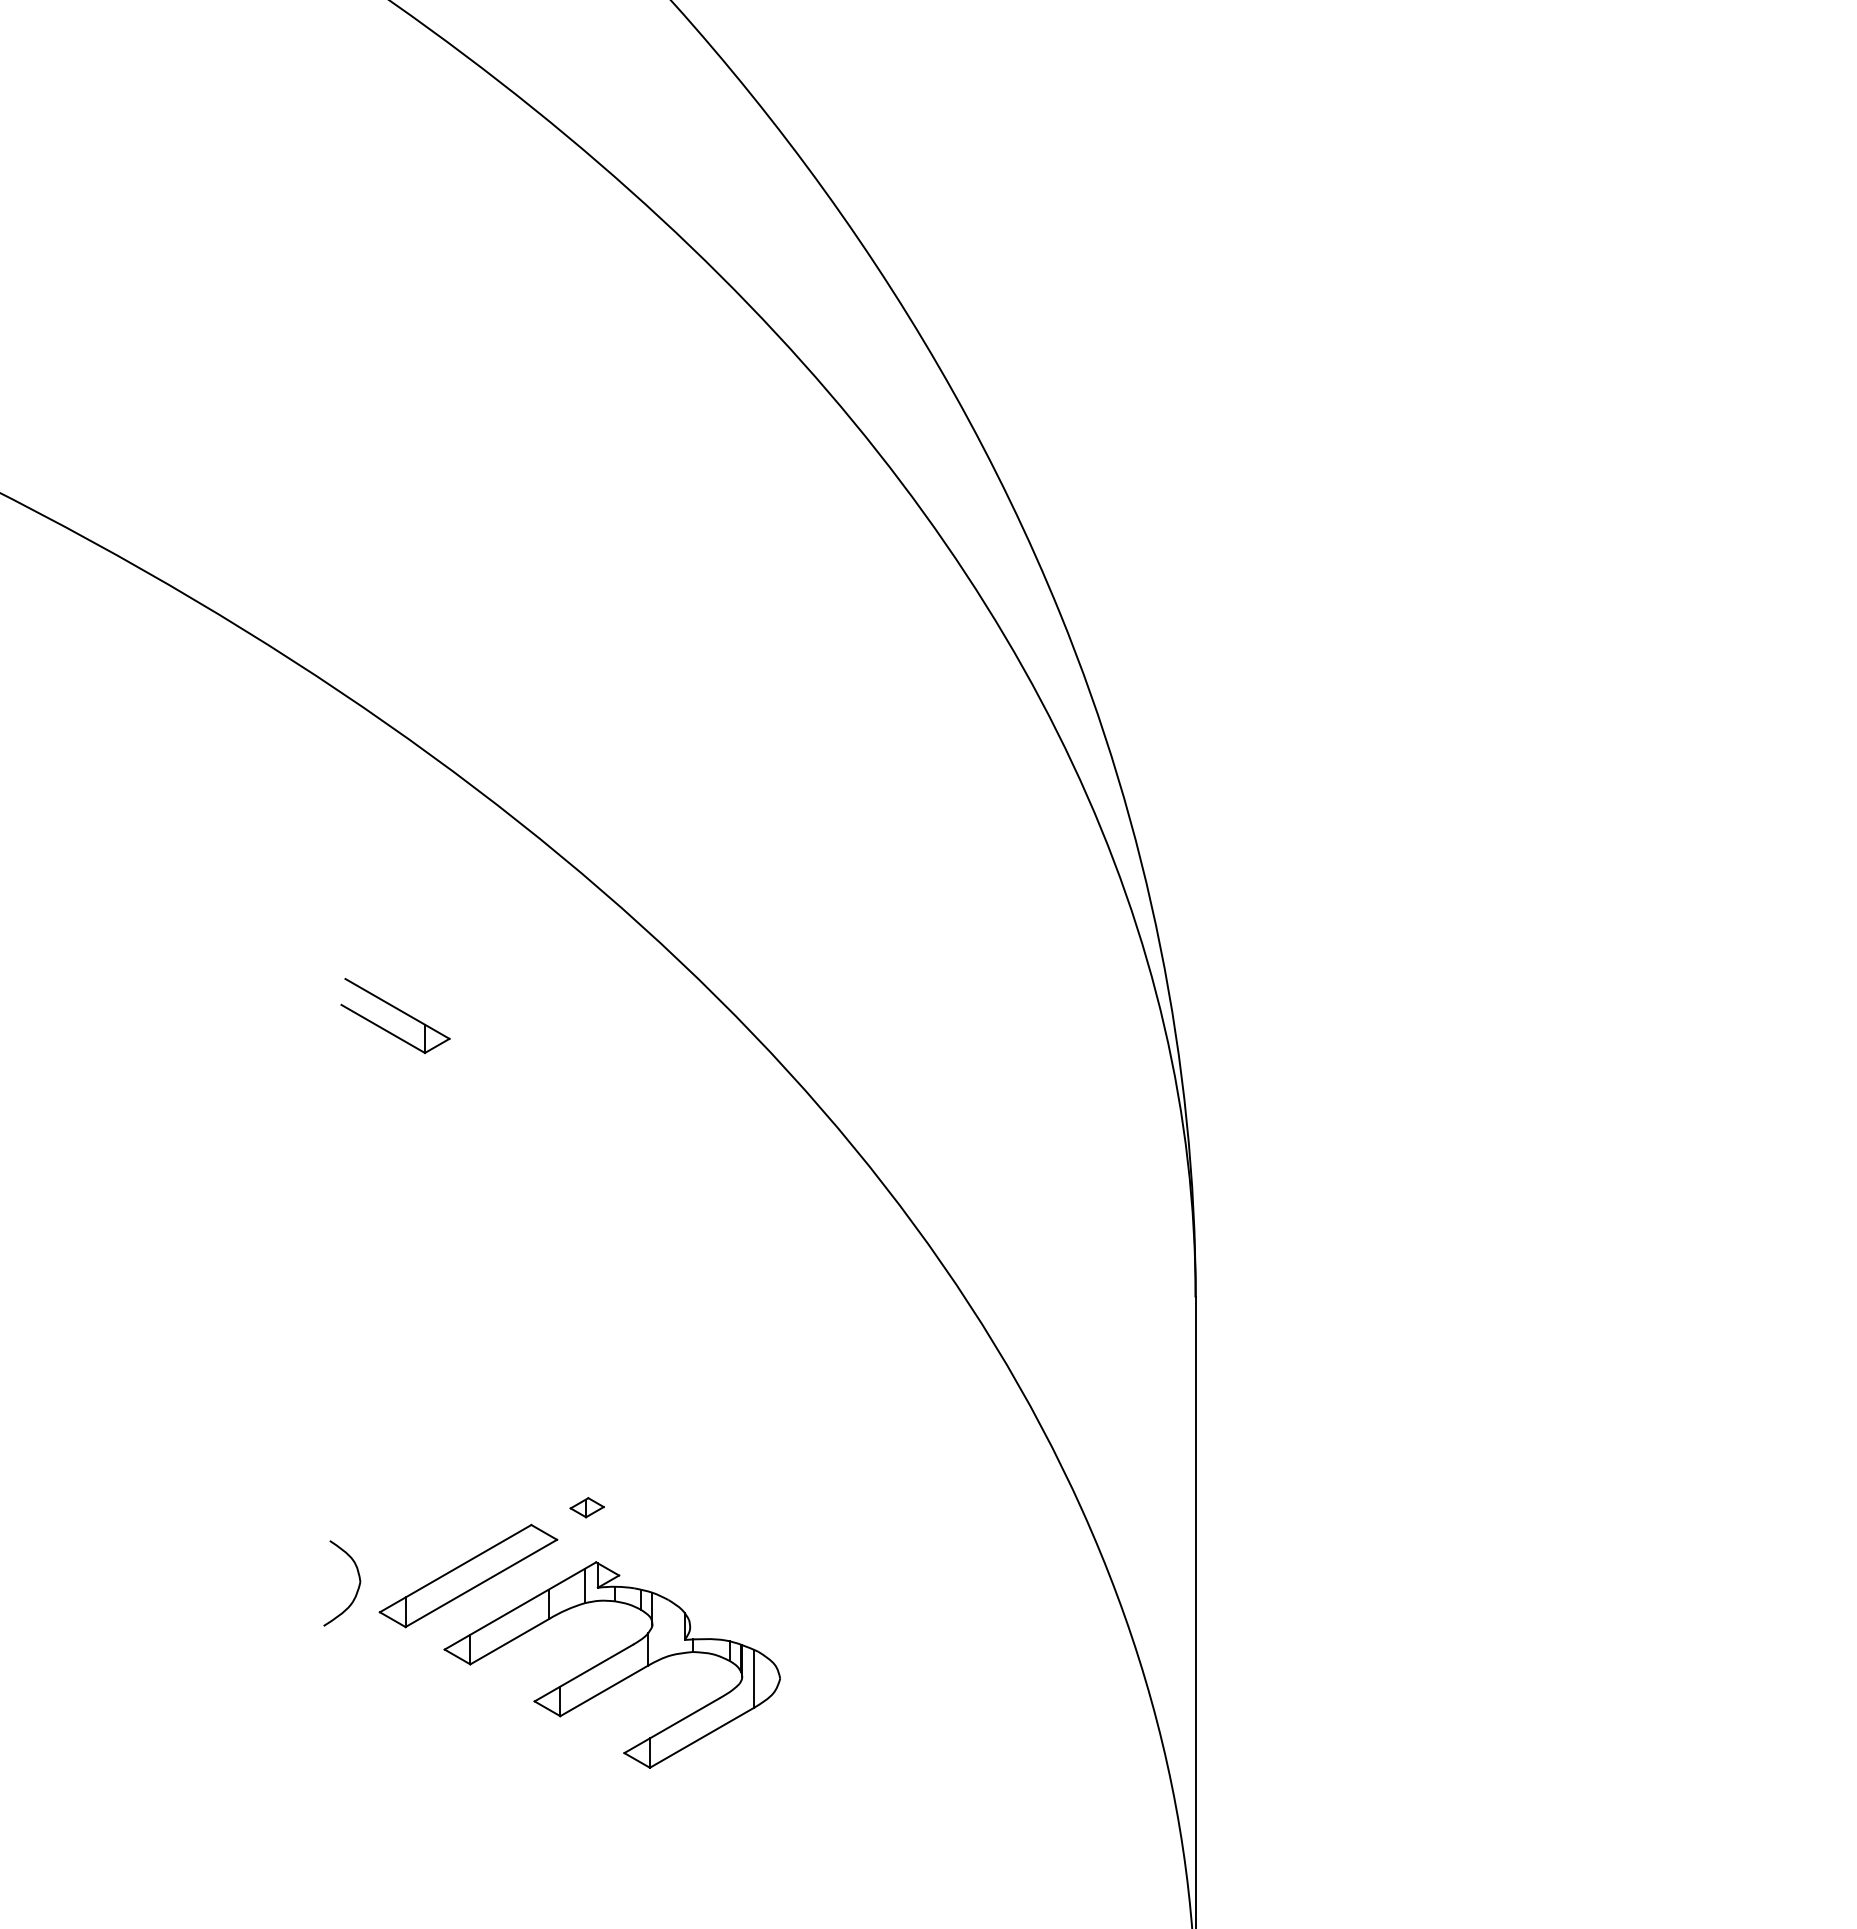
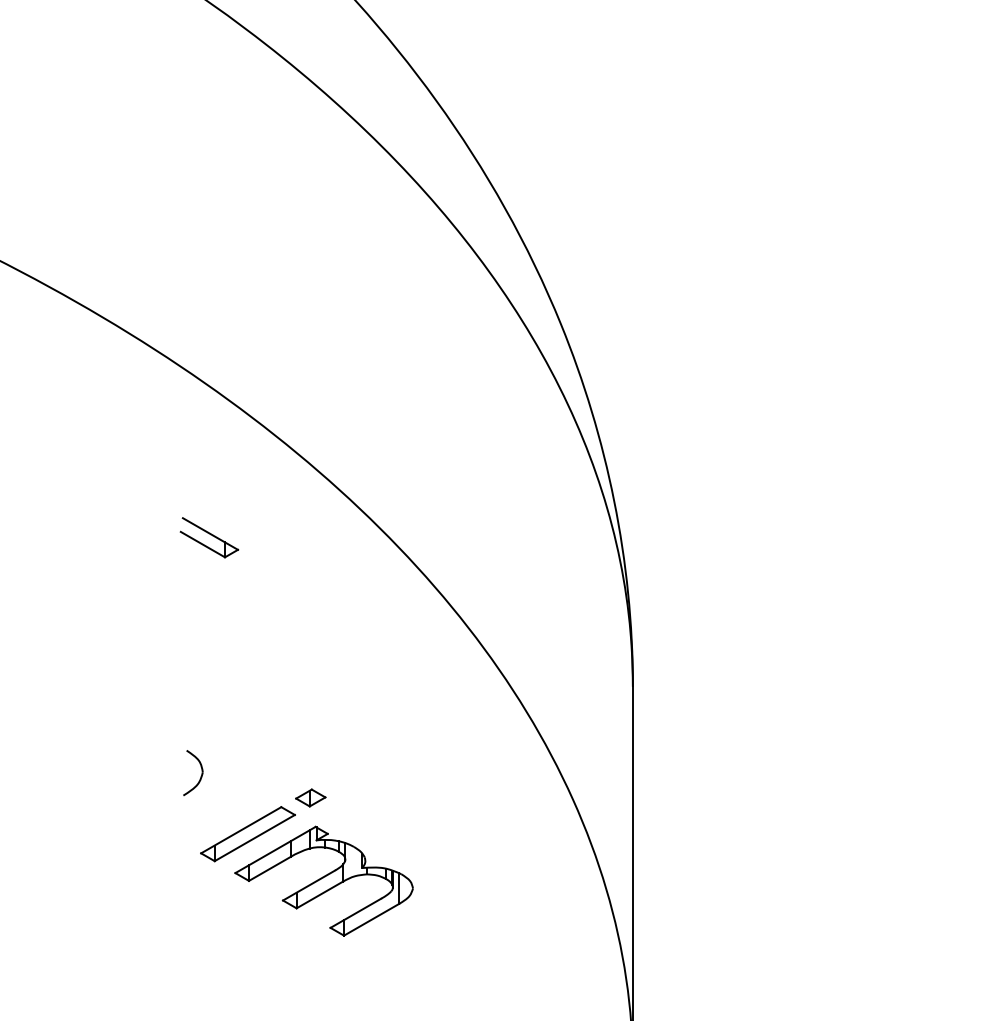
part: (586, 1506) -> (310, 797), size x1.67
part: (356, 1589) -> (200, 776), moved

